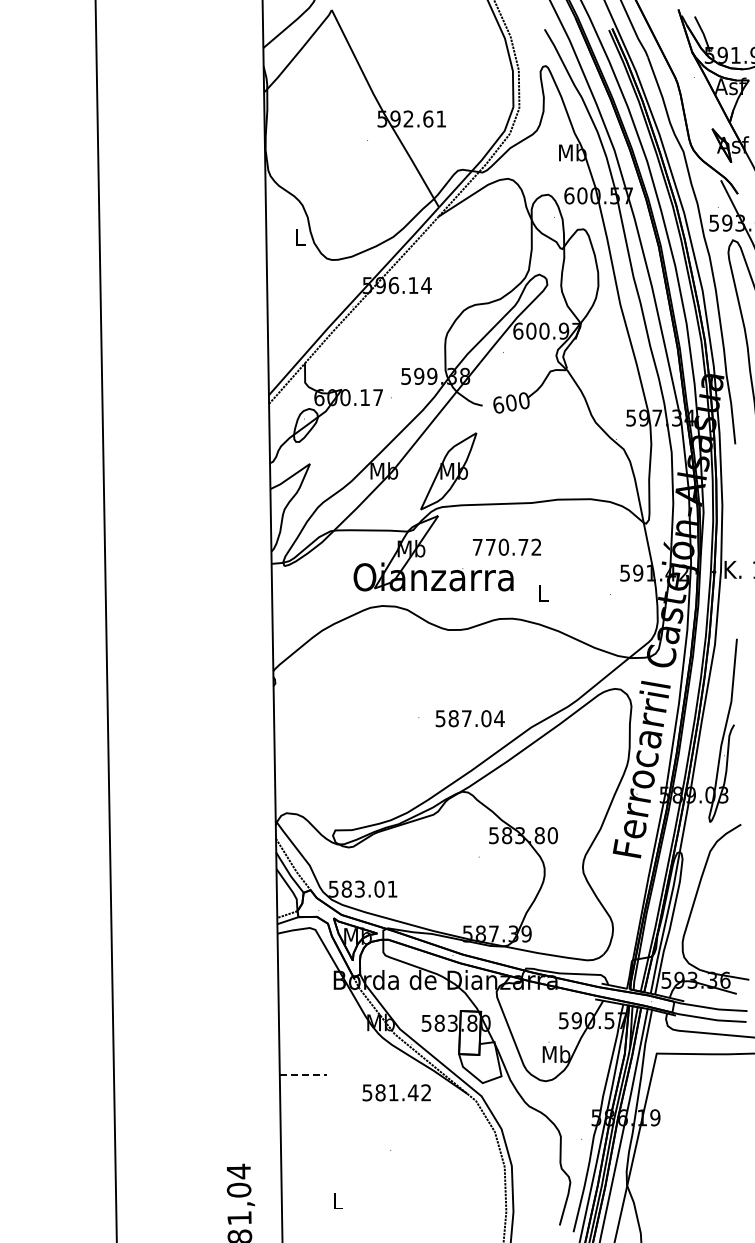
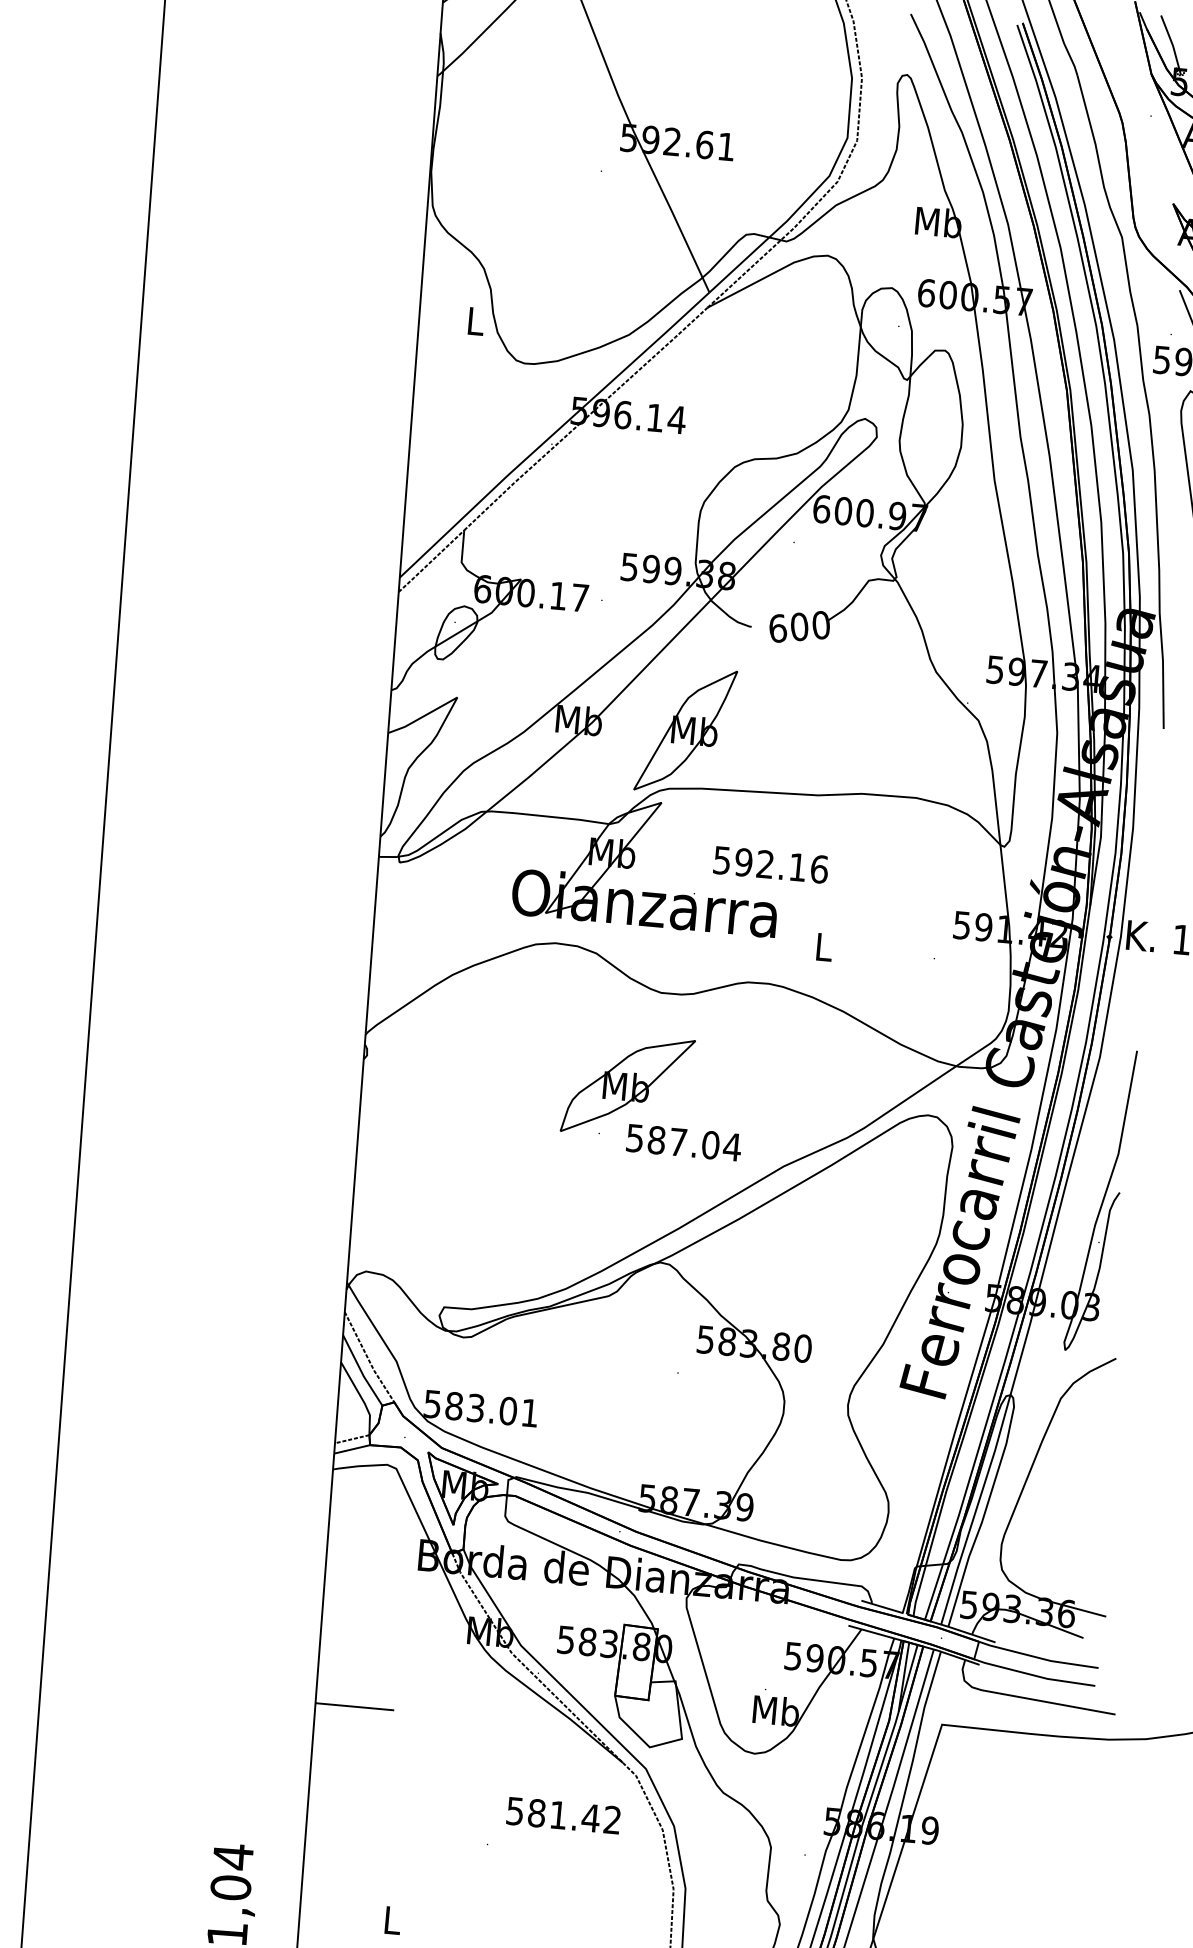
text: (506, 546) -> (769, 863), 770.72 -> 592.16
part: (433, 687) -> (627, 1085), added
line: (303, 1074) -> (354, 1706), dashed -> solid
text: (396, 1092) -> (563, 1815), moved

